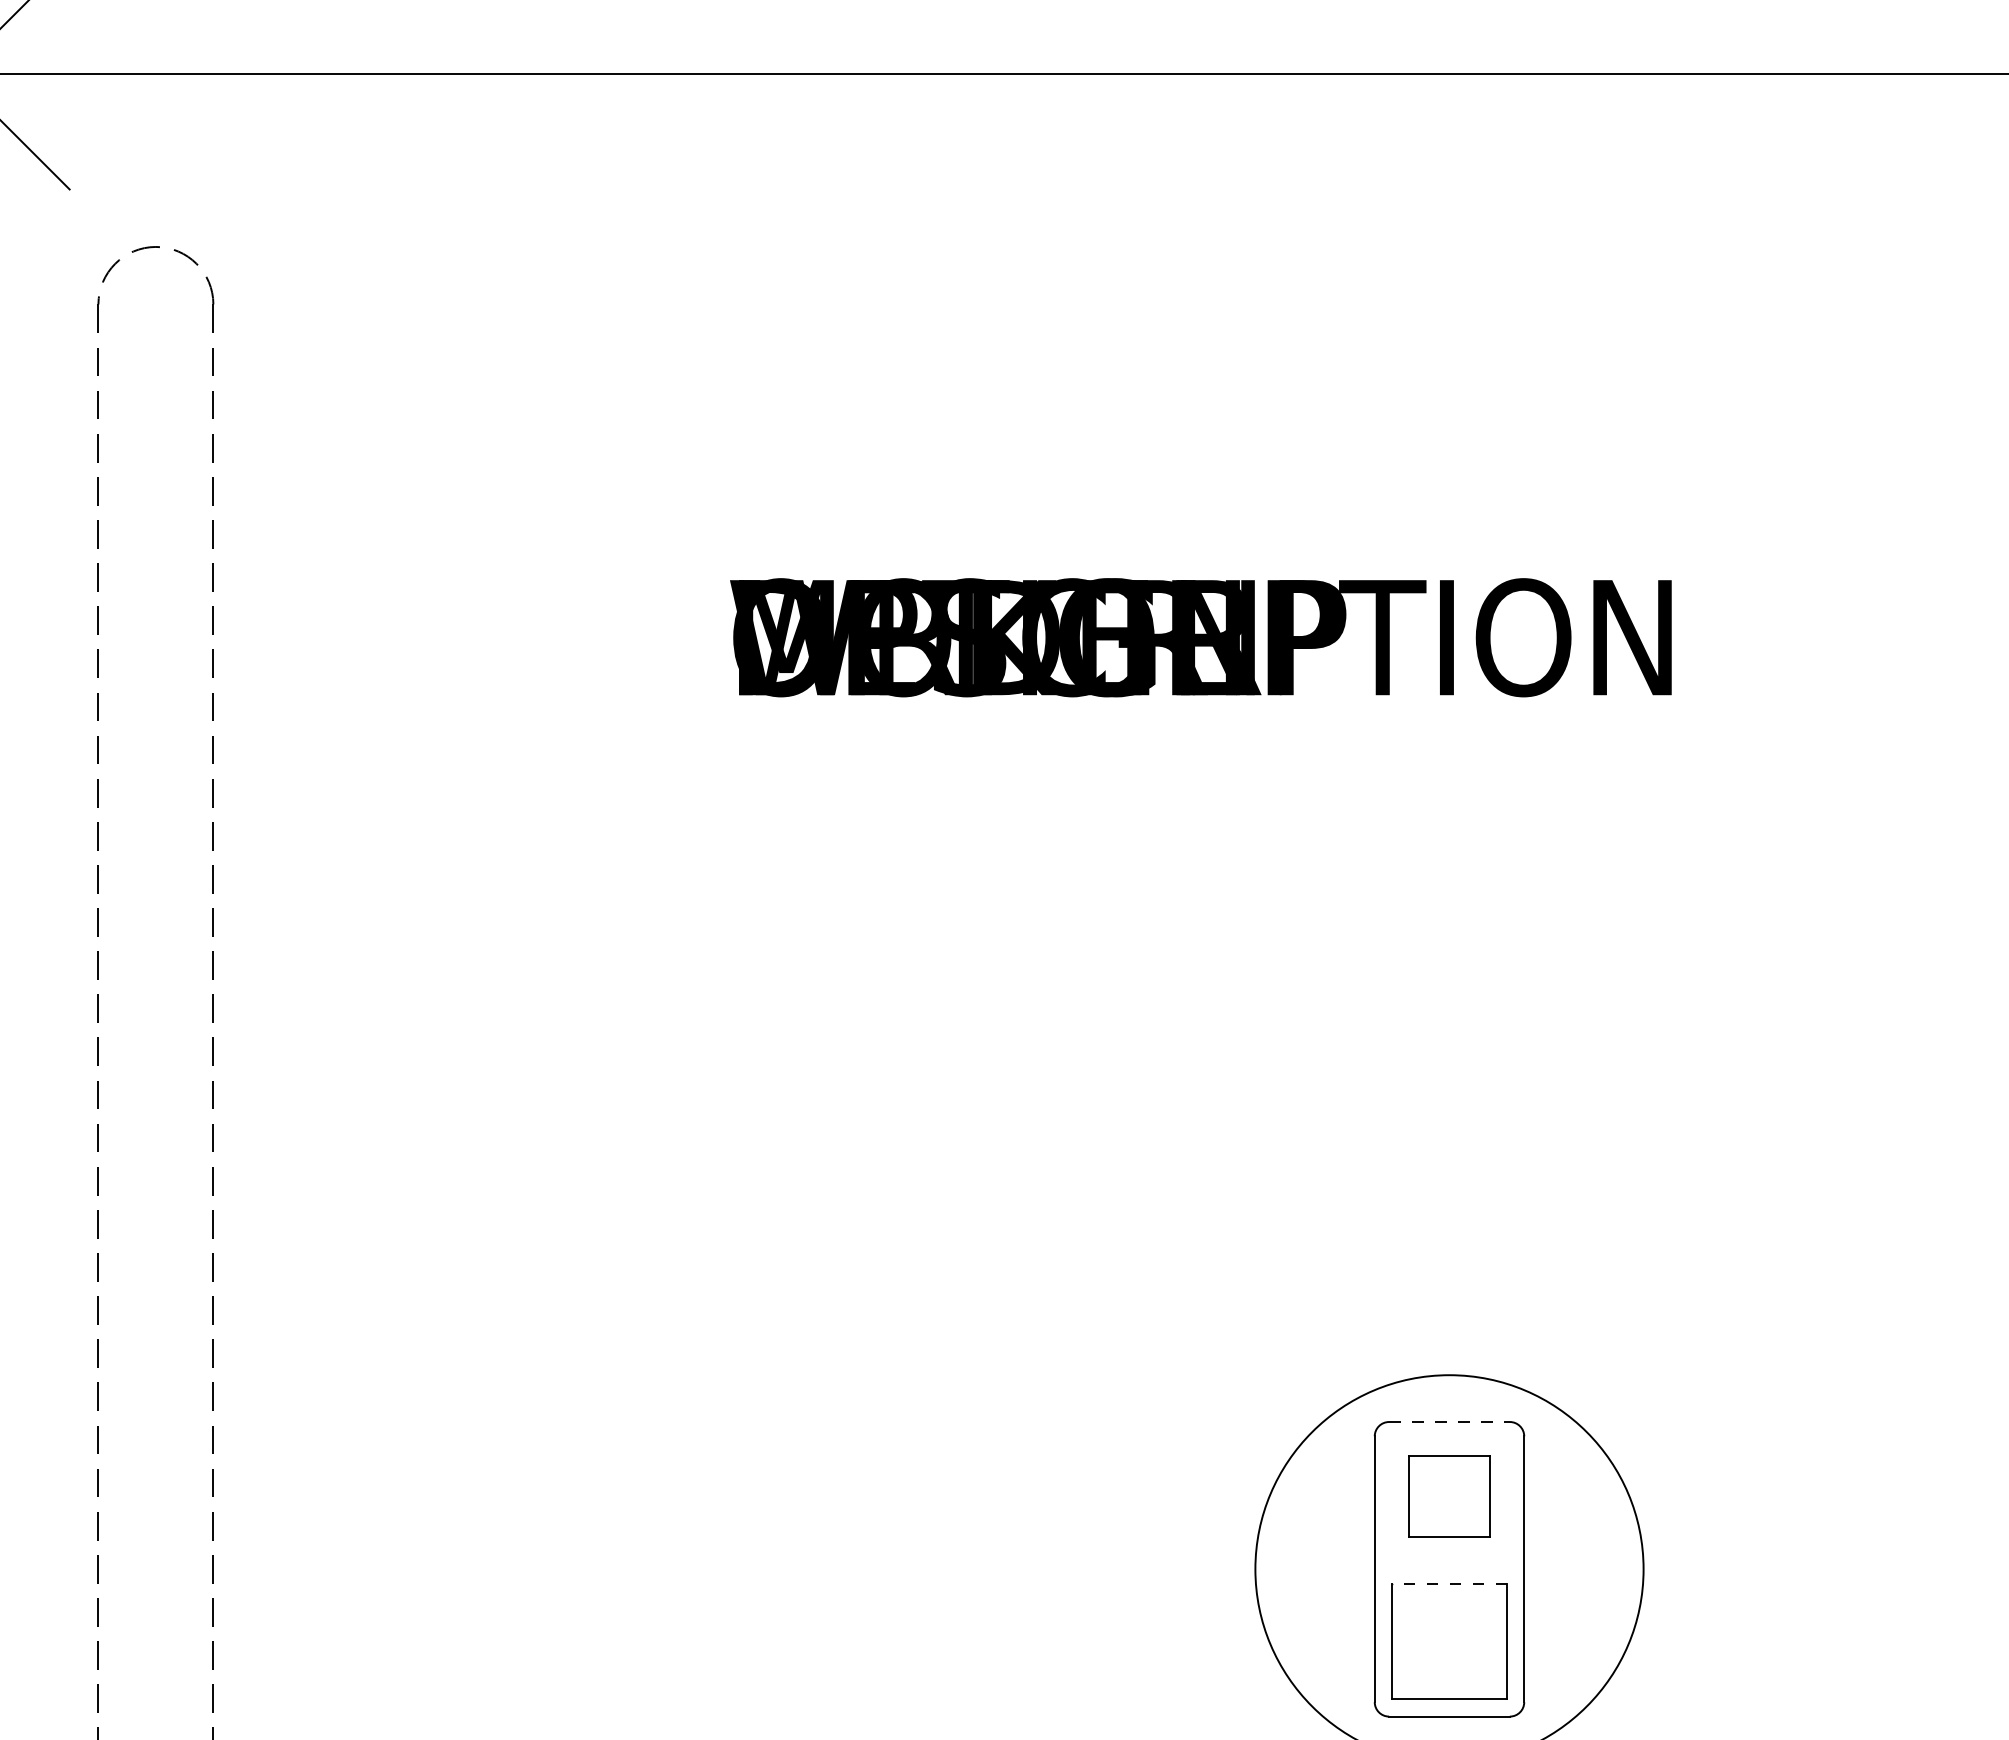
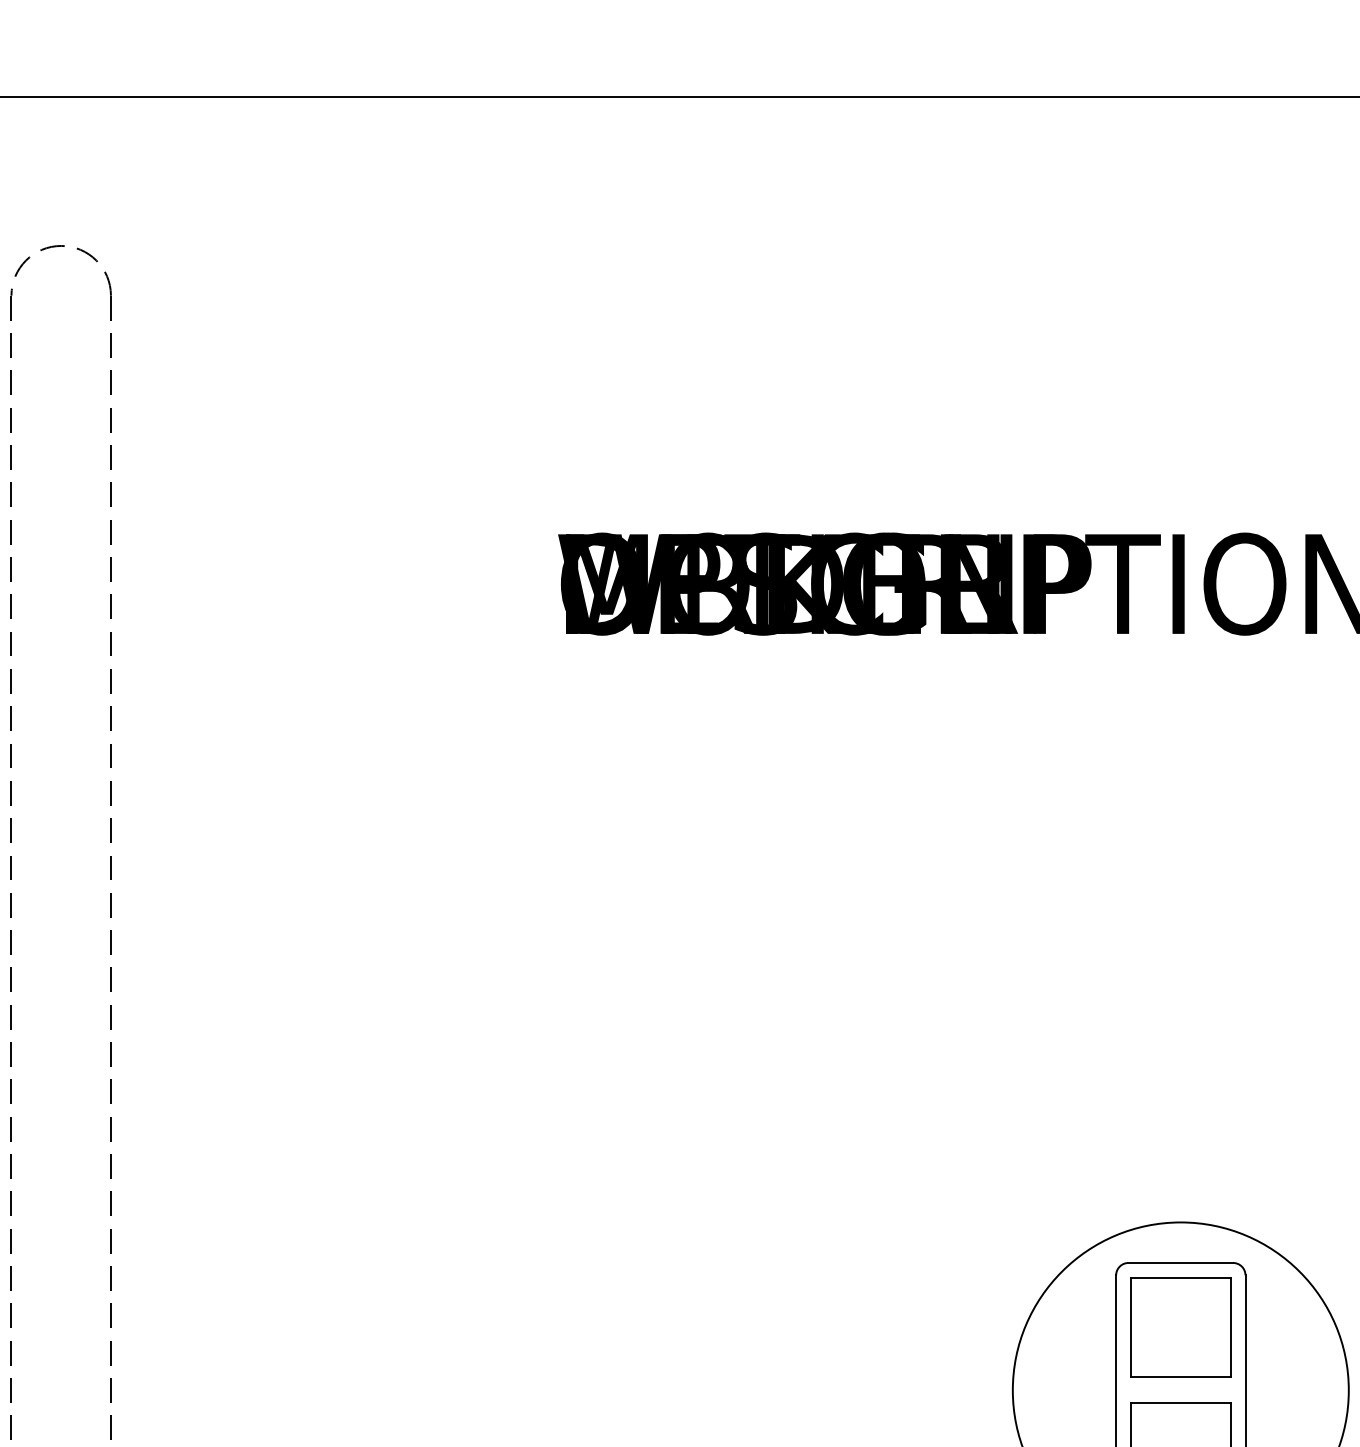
line: (1449, 1422) -> (1180, 1263), dashed -> solid
part: (1449, 1496) -> (1180, 1327), size x1.43
line: (1449, 1584) -> (1180, 1403), dashed -> solid

